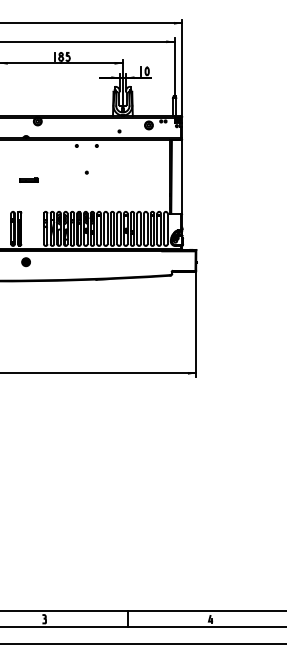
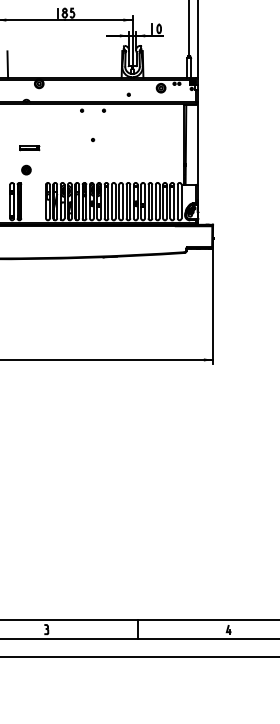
line: (8, 103) -> (7, 64), added
part: (25, 262) -> (25, 170), moved

